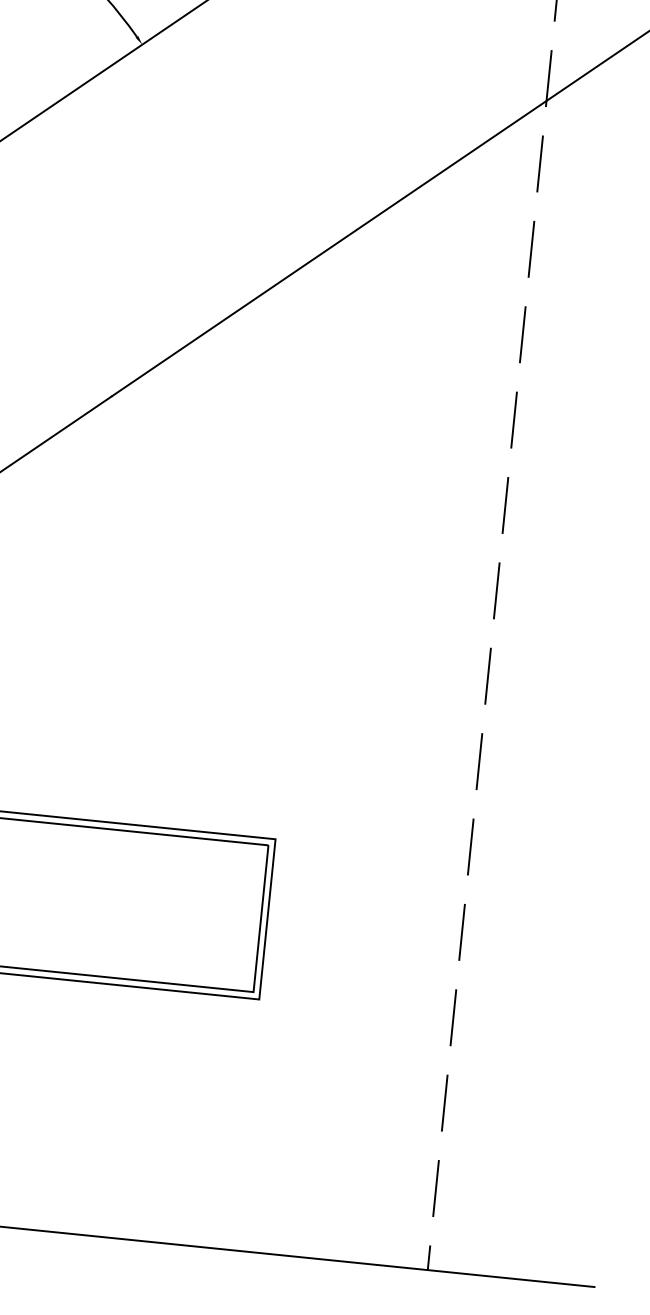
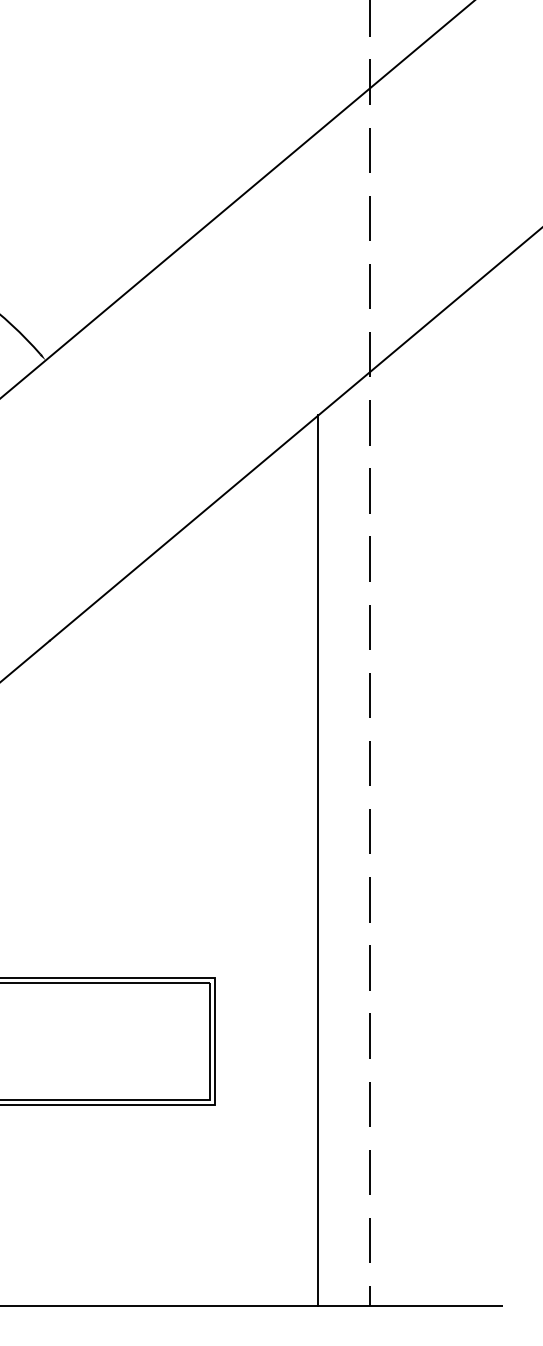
line: (420, 705) -> (318, 860), added

